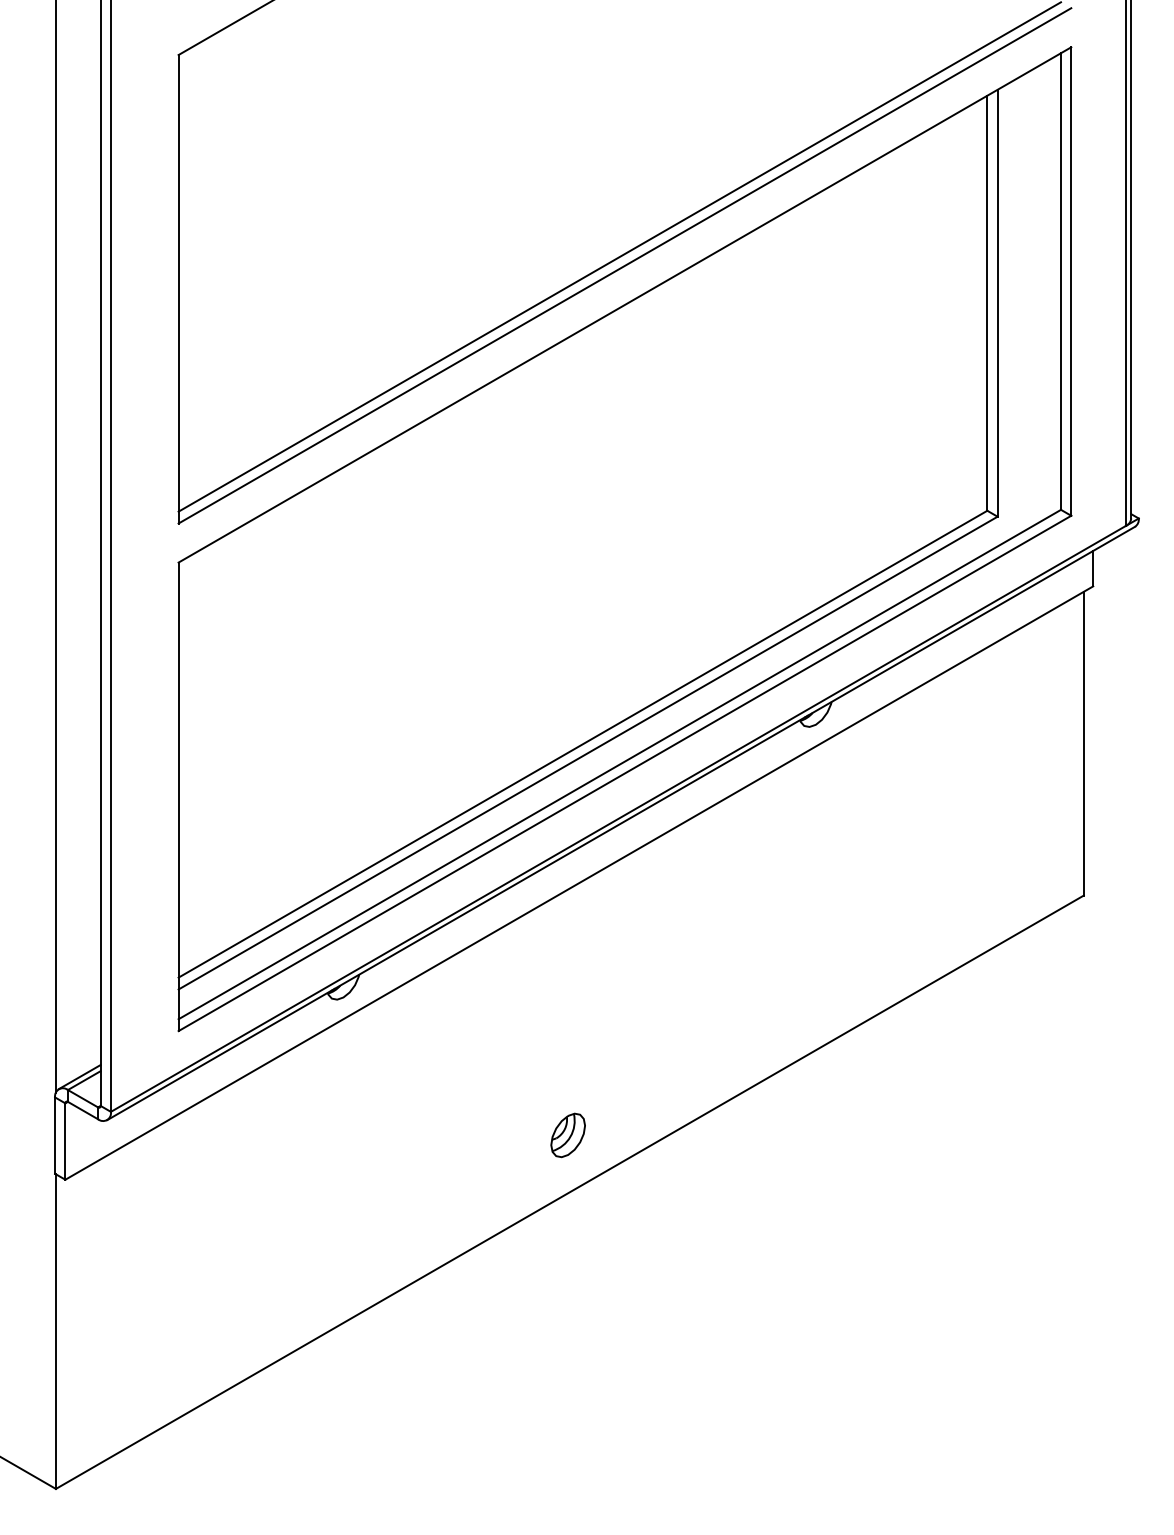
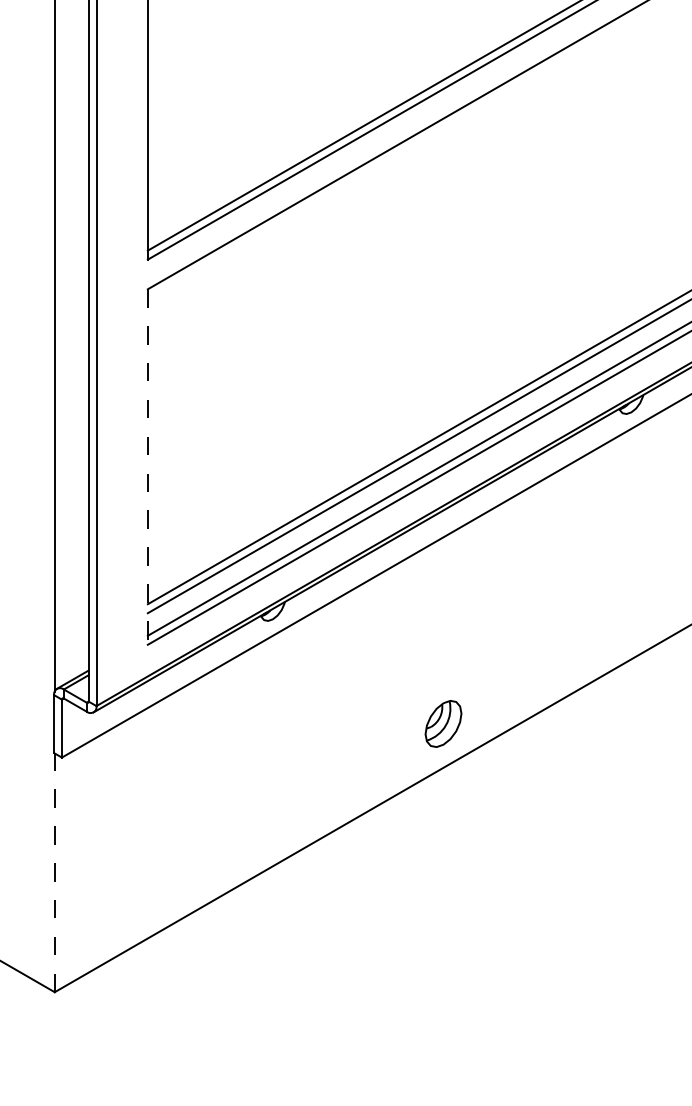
line: (178, 797) -> (147, 467), solid -> dashed
part: (567, 1135) -> (442, 724), size x1.4
line: (55, 1331) -> (54, 872), solid -> dashed

